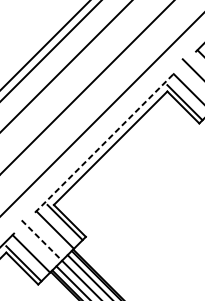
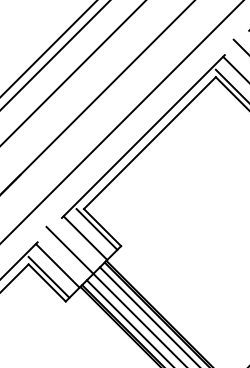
line: (105, 142) -> (143, 136), dashed -> solid
line: (42, 240) -> (70, 250), dashed -> solid

